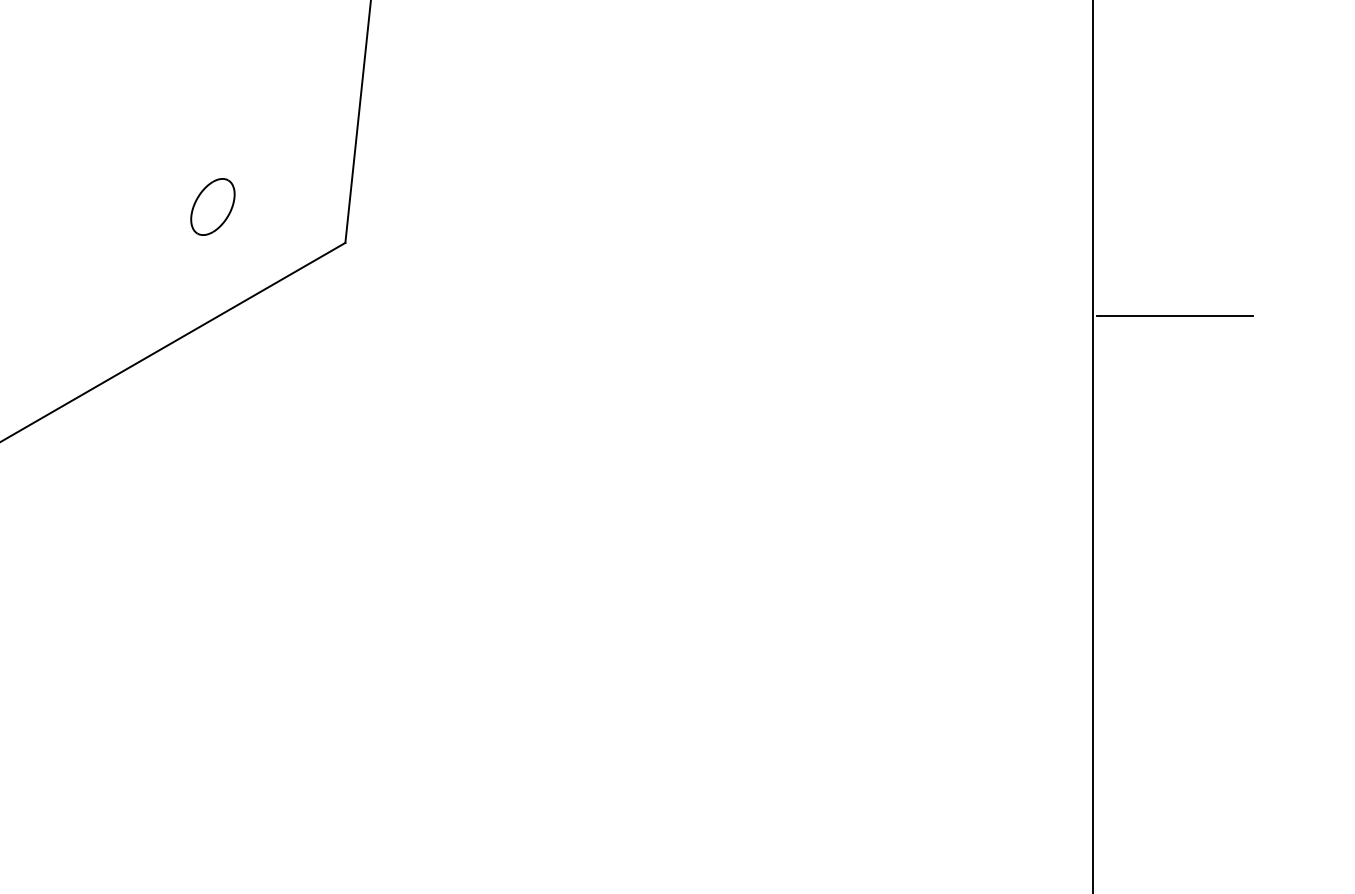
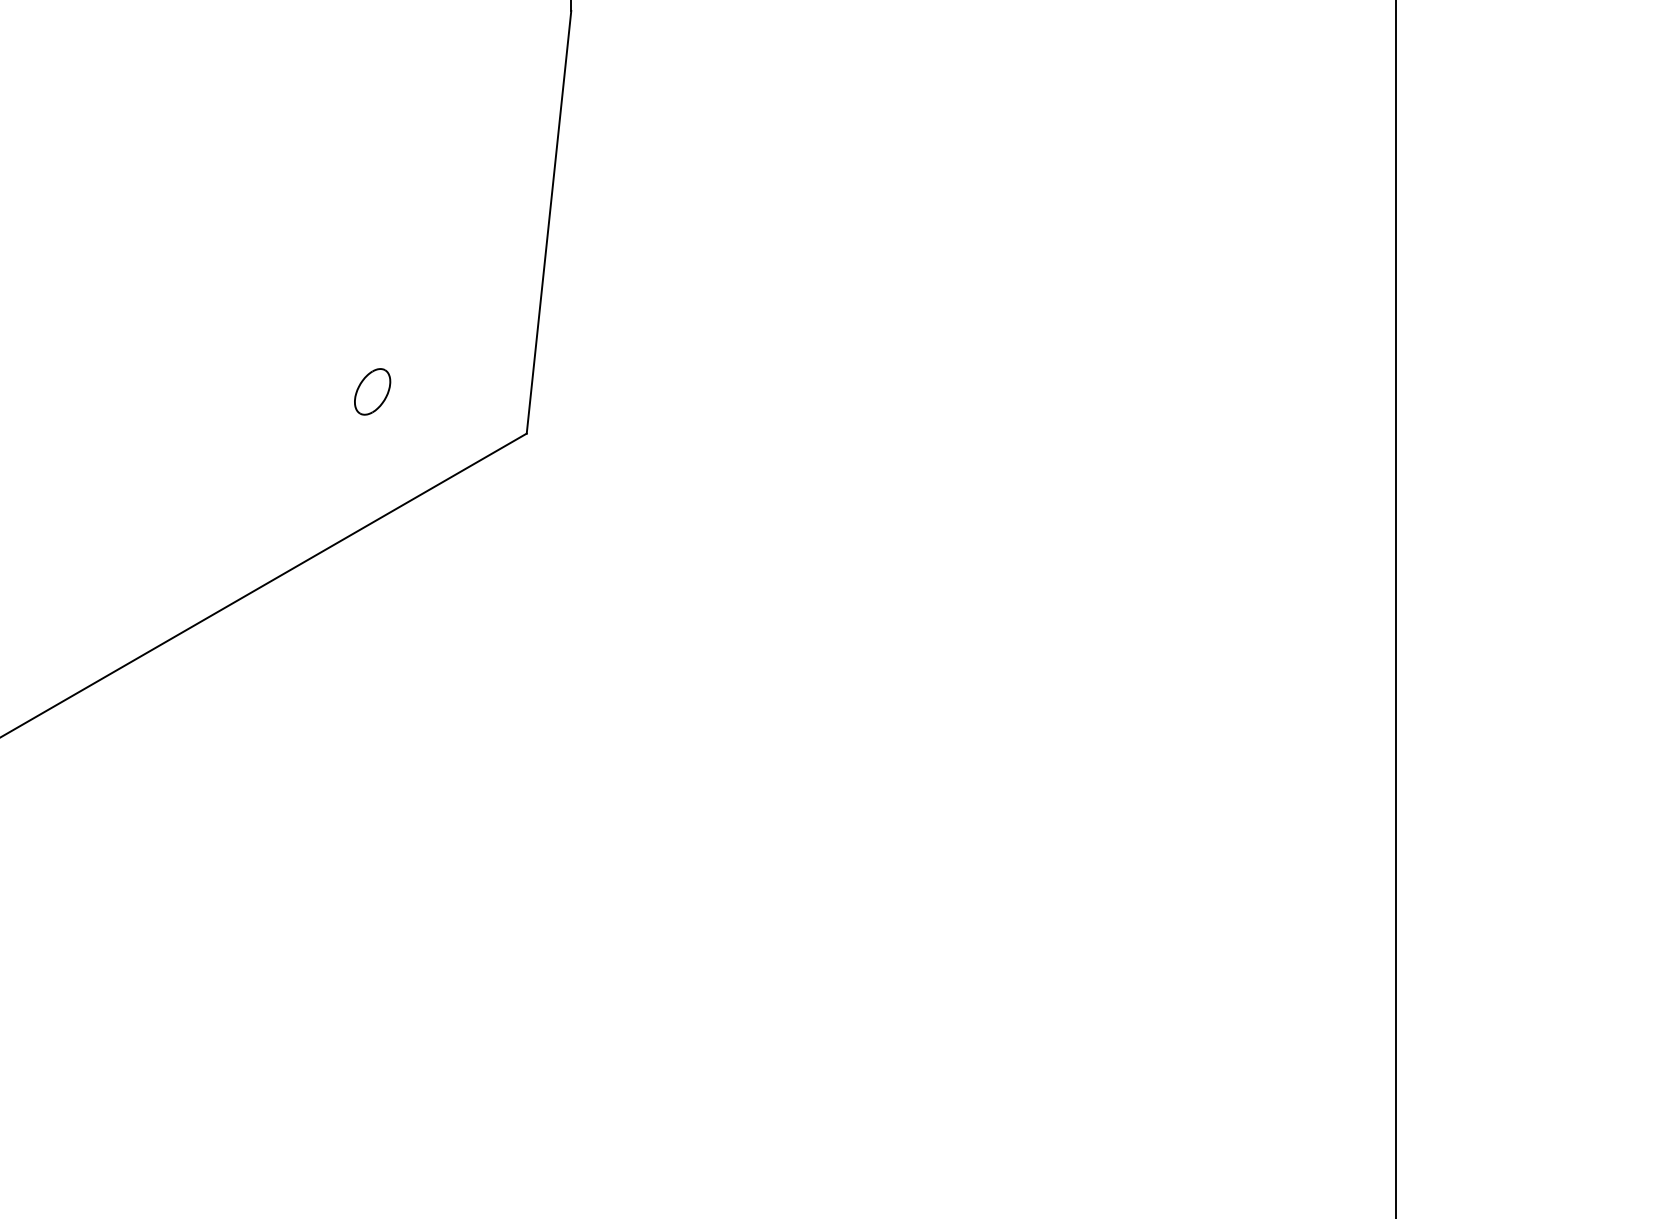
part: (212, 206) -> (372, 391), size x0.7
line: (1175, 315) -> (1492, 518), removed

